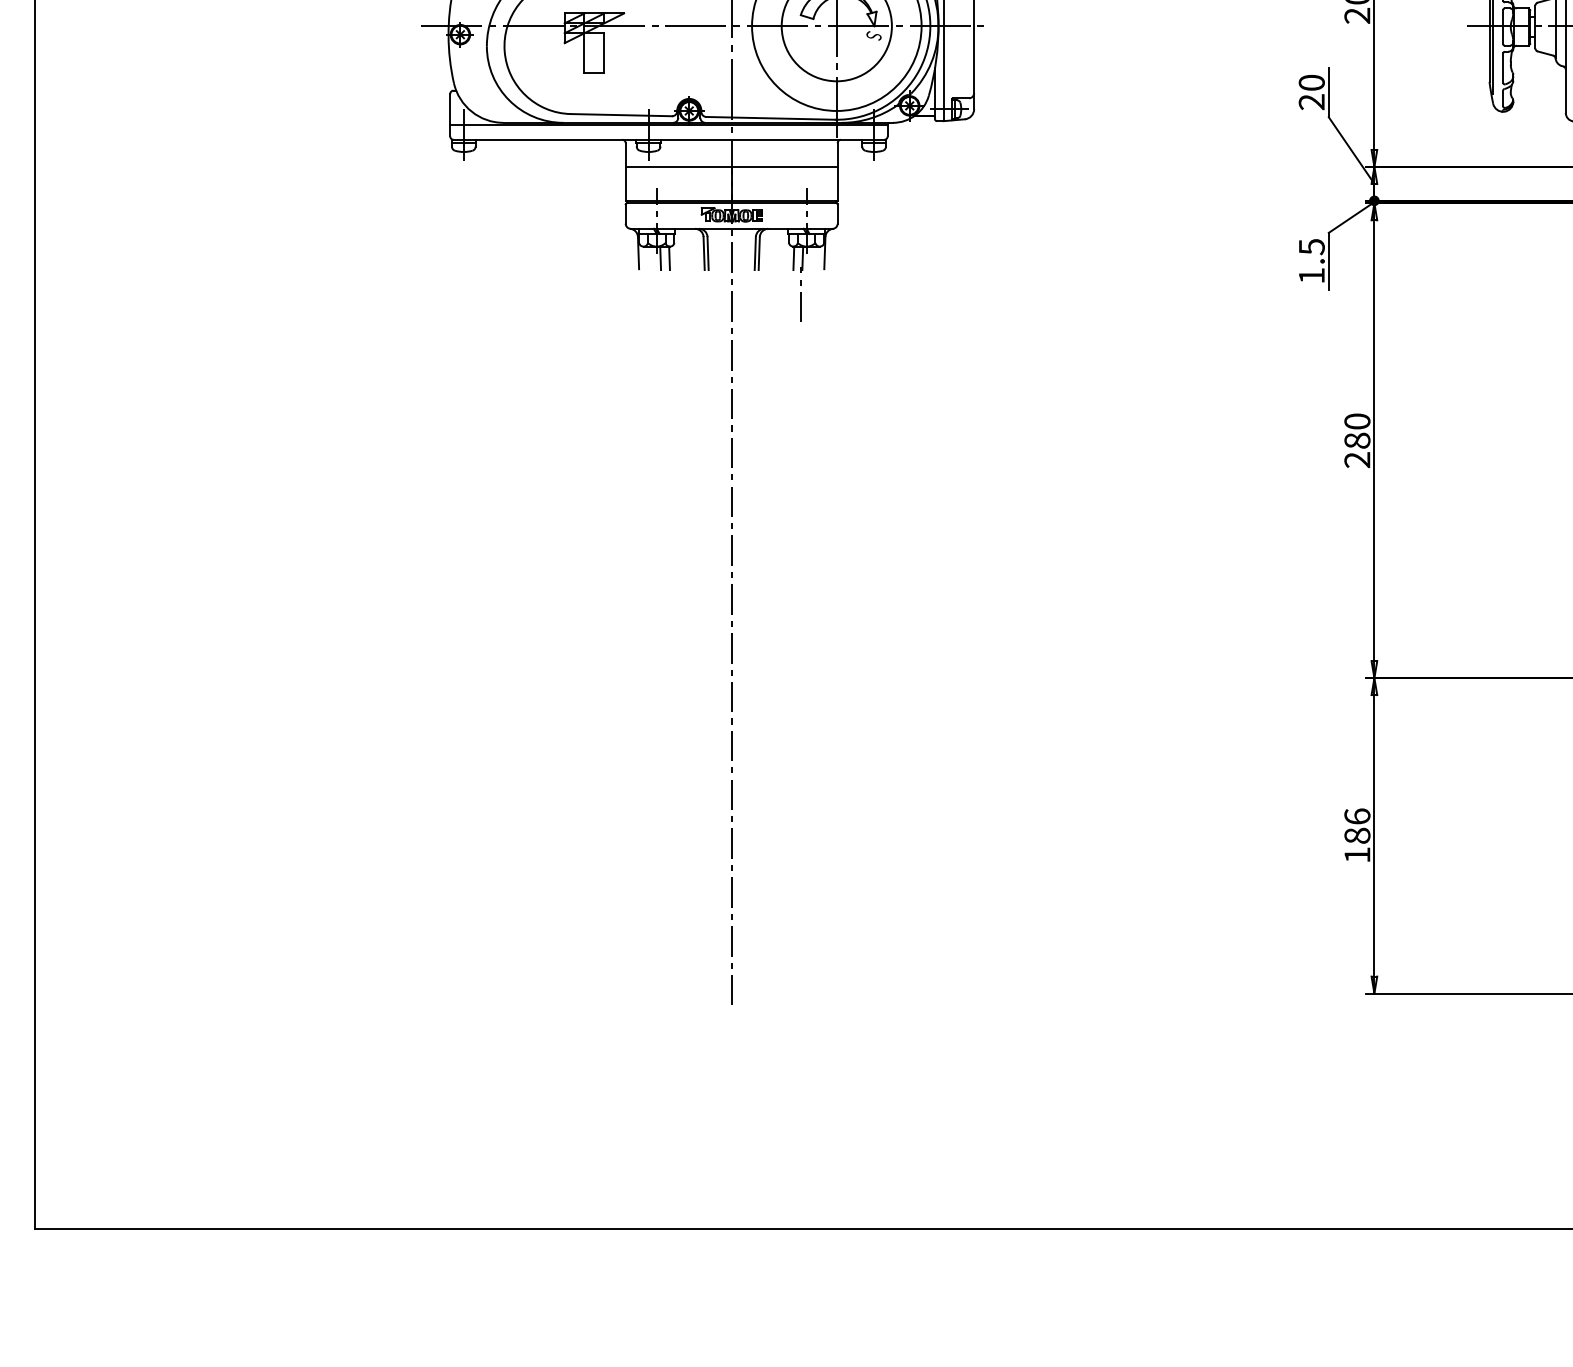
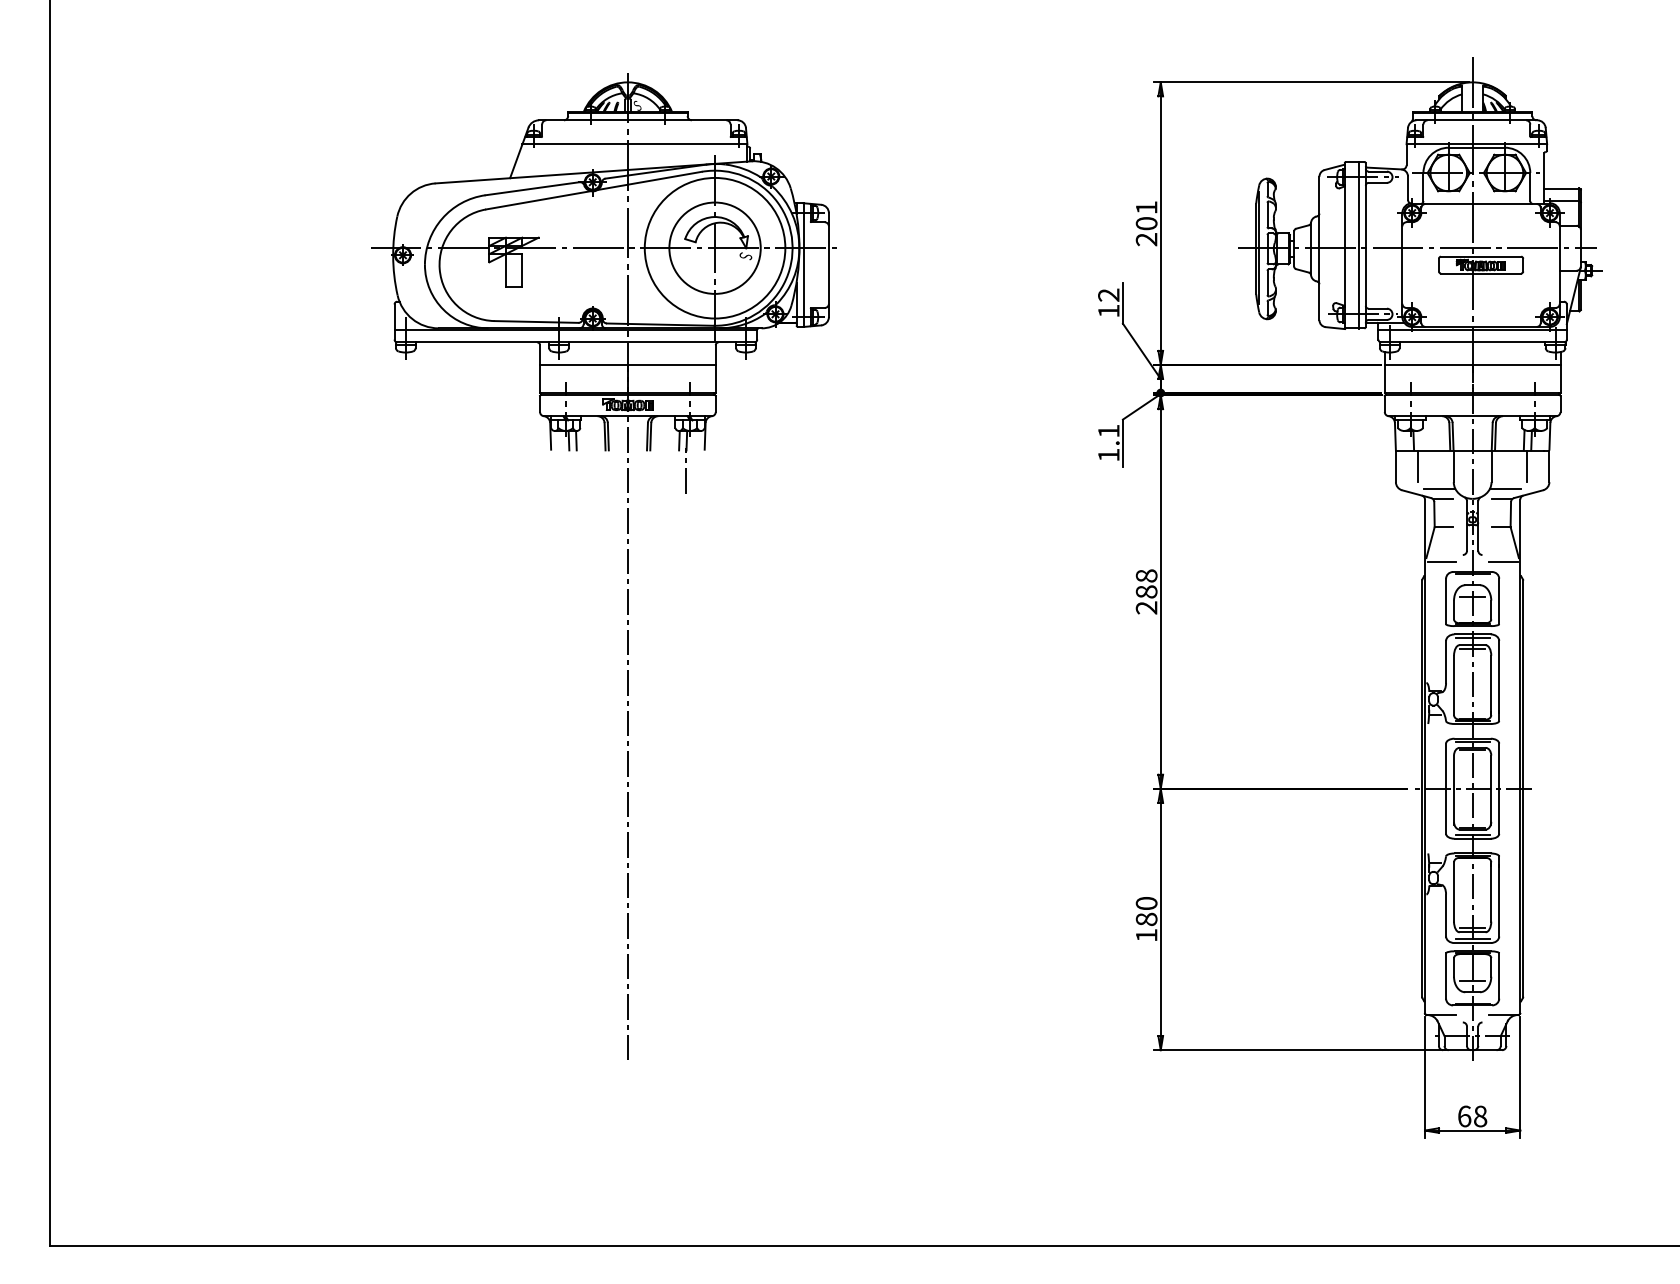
text: (1311, 91) -> (1108, 302), 20 -> 12
text: (1311, 246) -> (1108, 430), 1.5 -> 1.1
text: (1357, 420) -> (1146, 575), 280 -> 288
text: (1357, 815) -> (1146, 902), 186 -> 180

